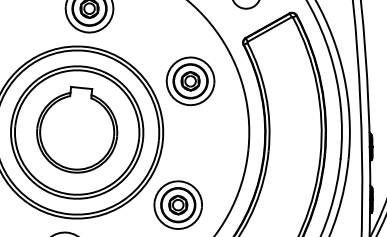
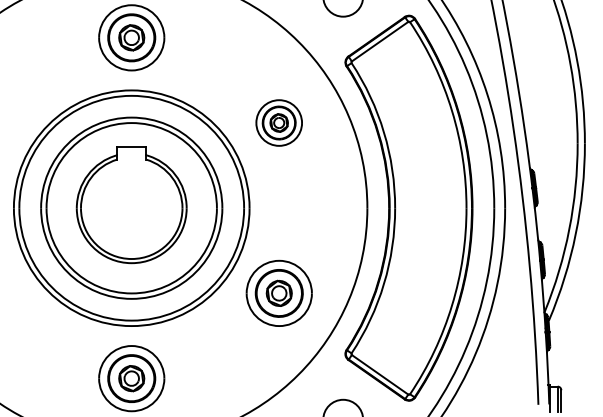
part: (190, 80) -> (278, 122), size x0.7

